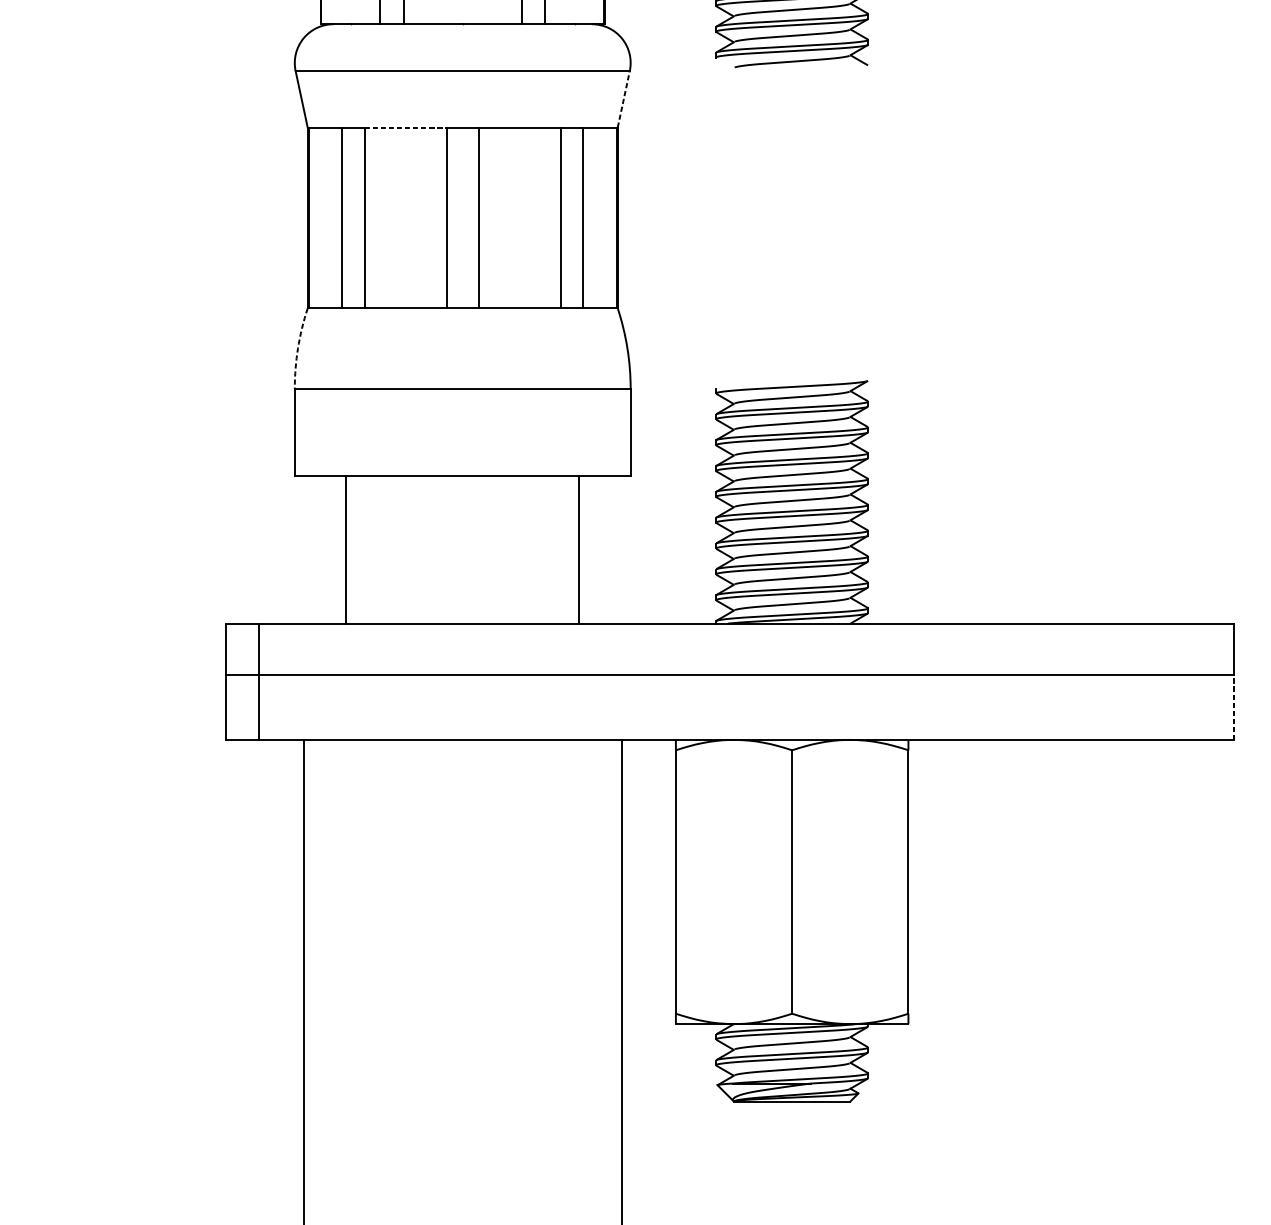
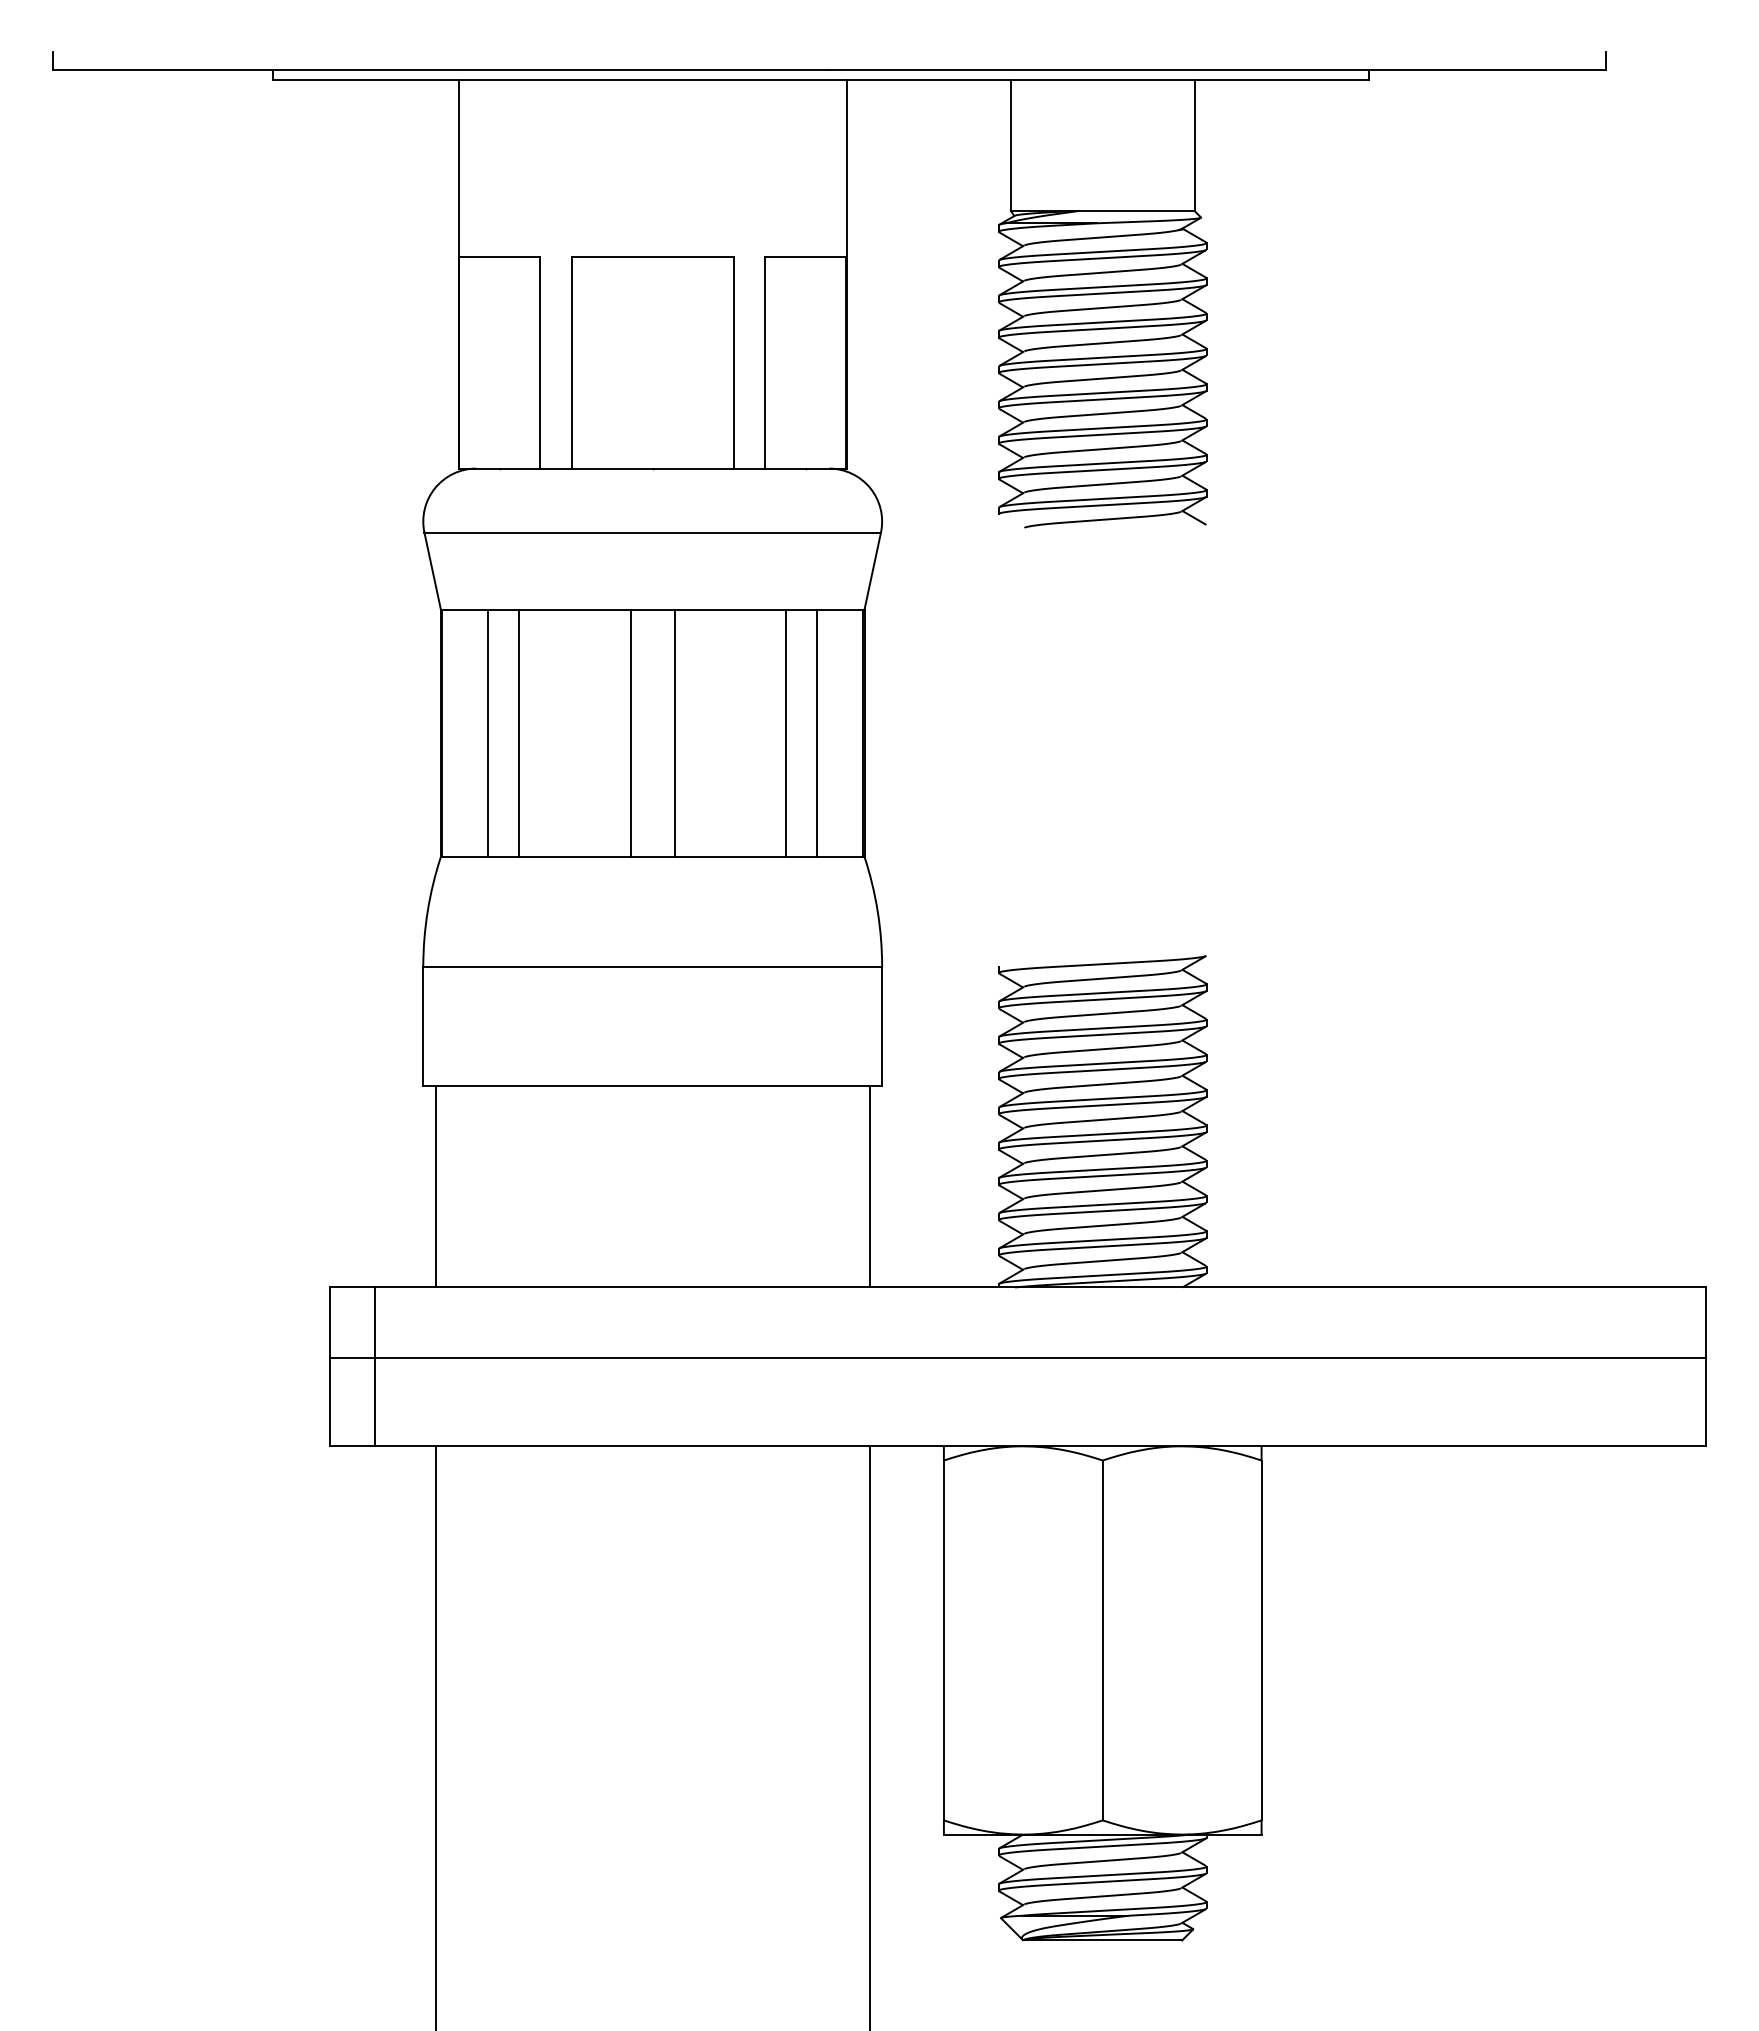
line: (623, 98) -> (872, 570), dashed -> solid
line: (406, 127) -> (575, 609), dashed -> solid
arc: (297, 348) -> (427, 911), dashed -> solid
line: (345, 549) -> (435, 1186), moved
line: (578, 549) -> (869, 1186), moved
line: (1234, 707) -> (1706, 1401), dashed -> solid

